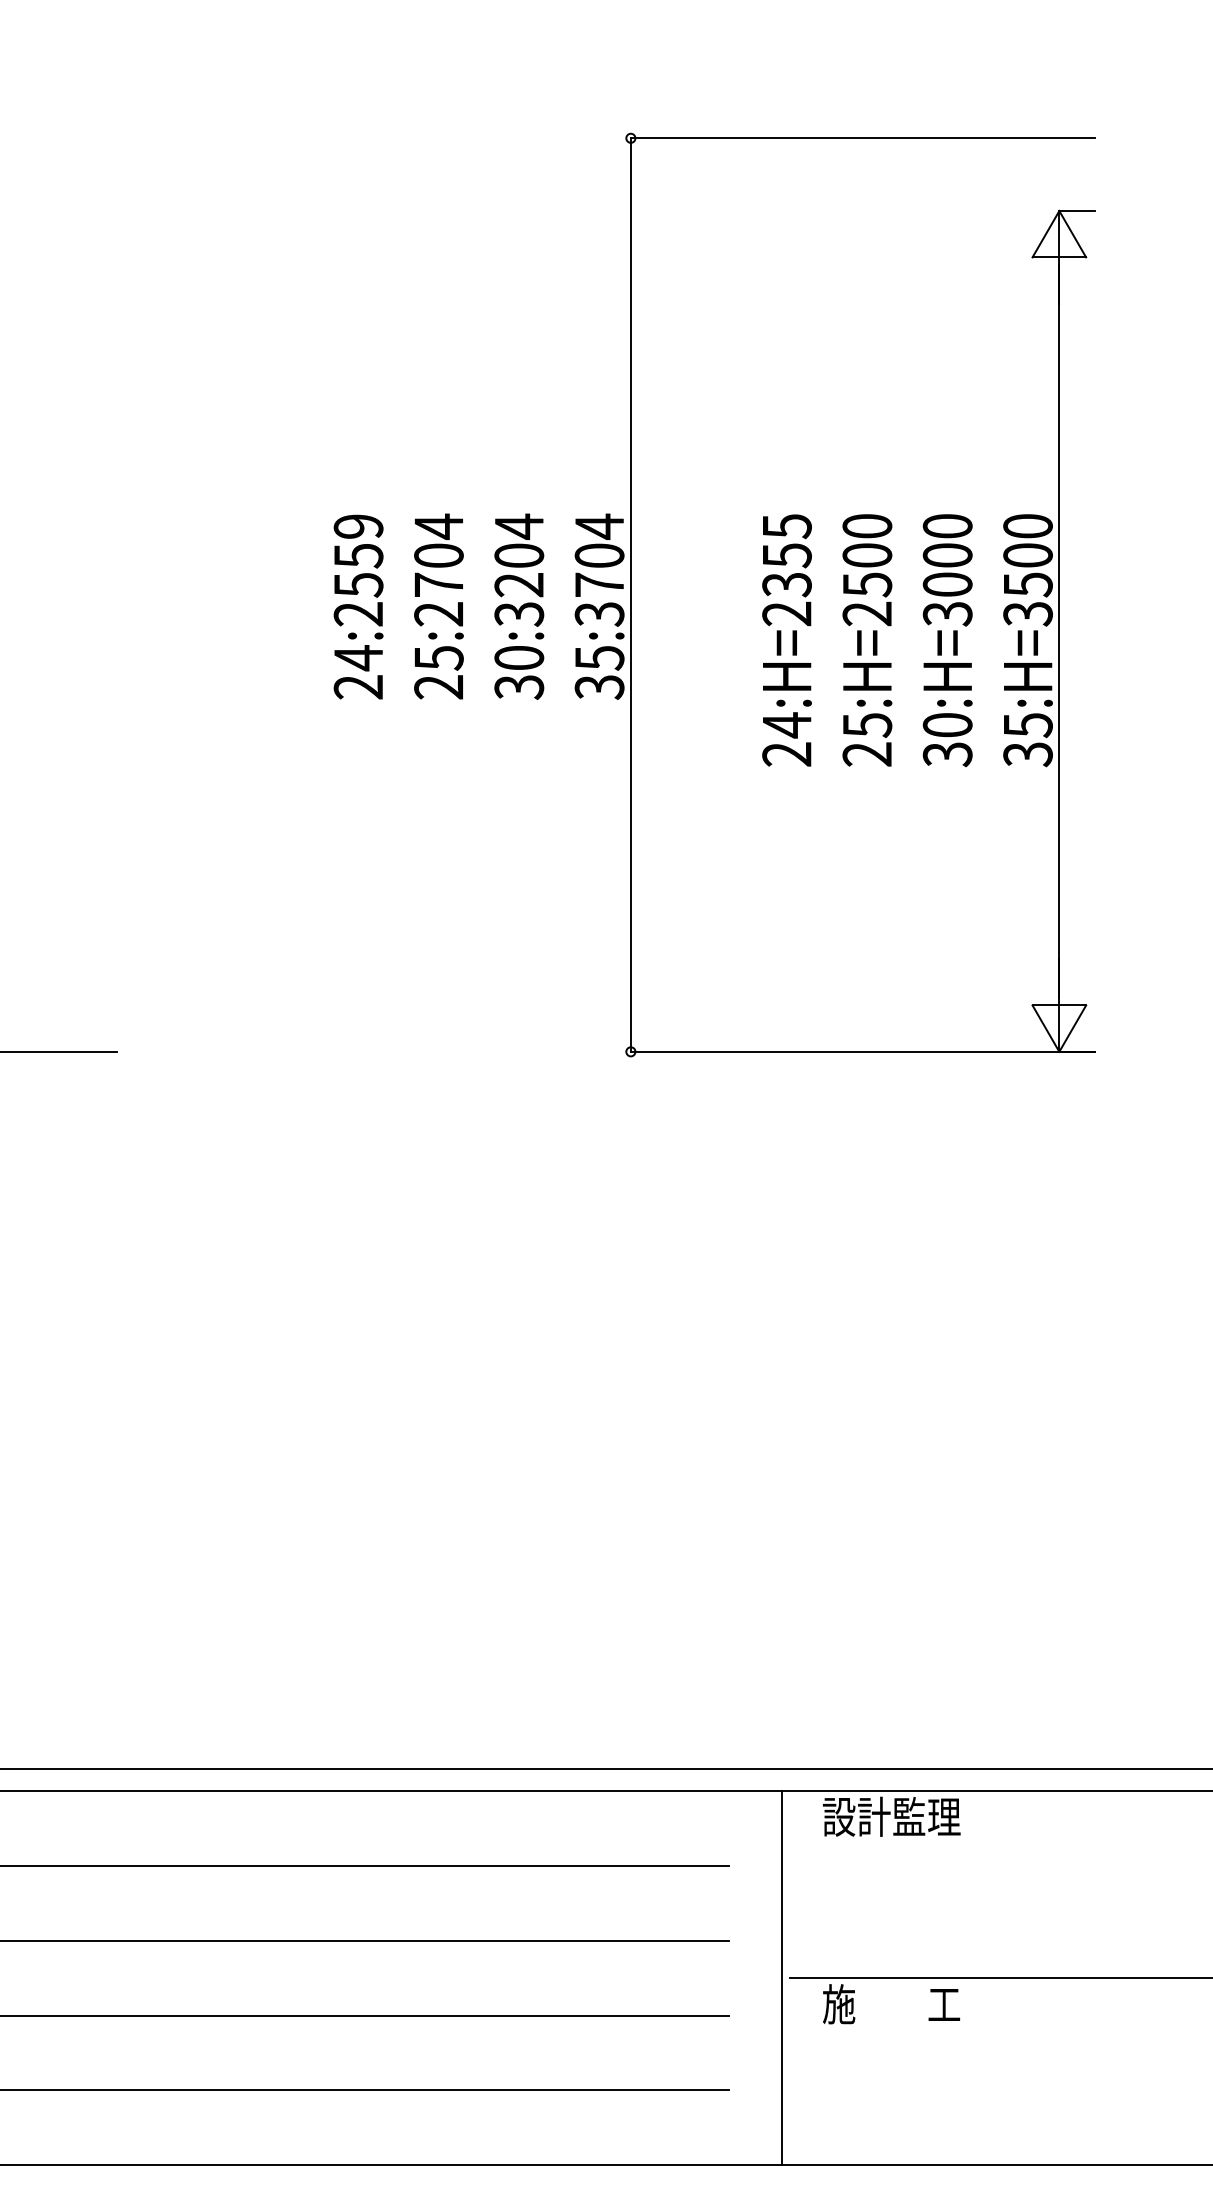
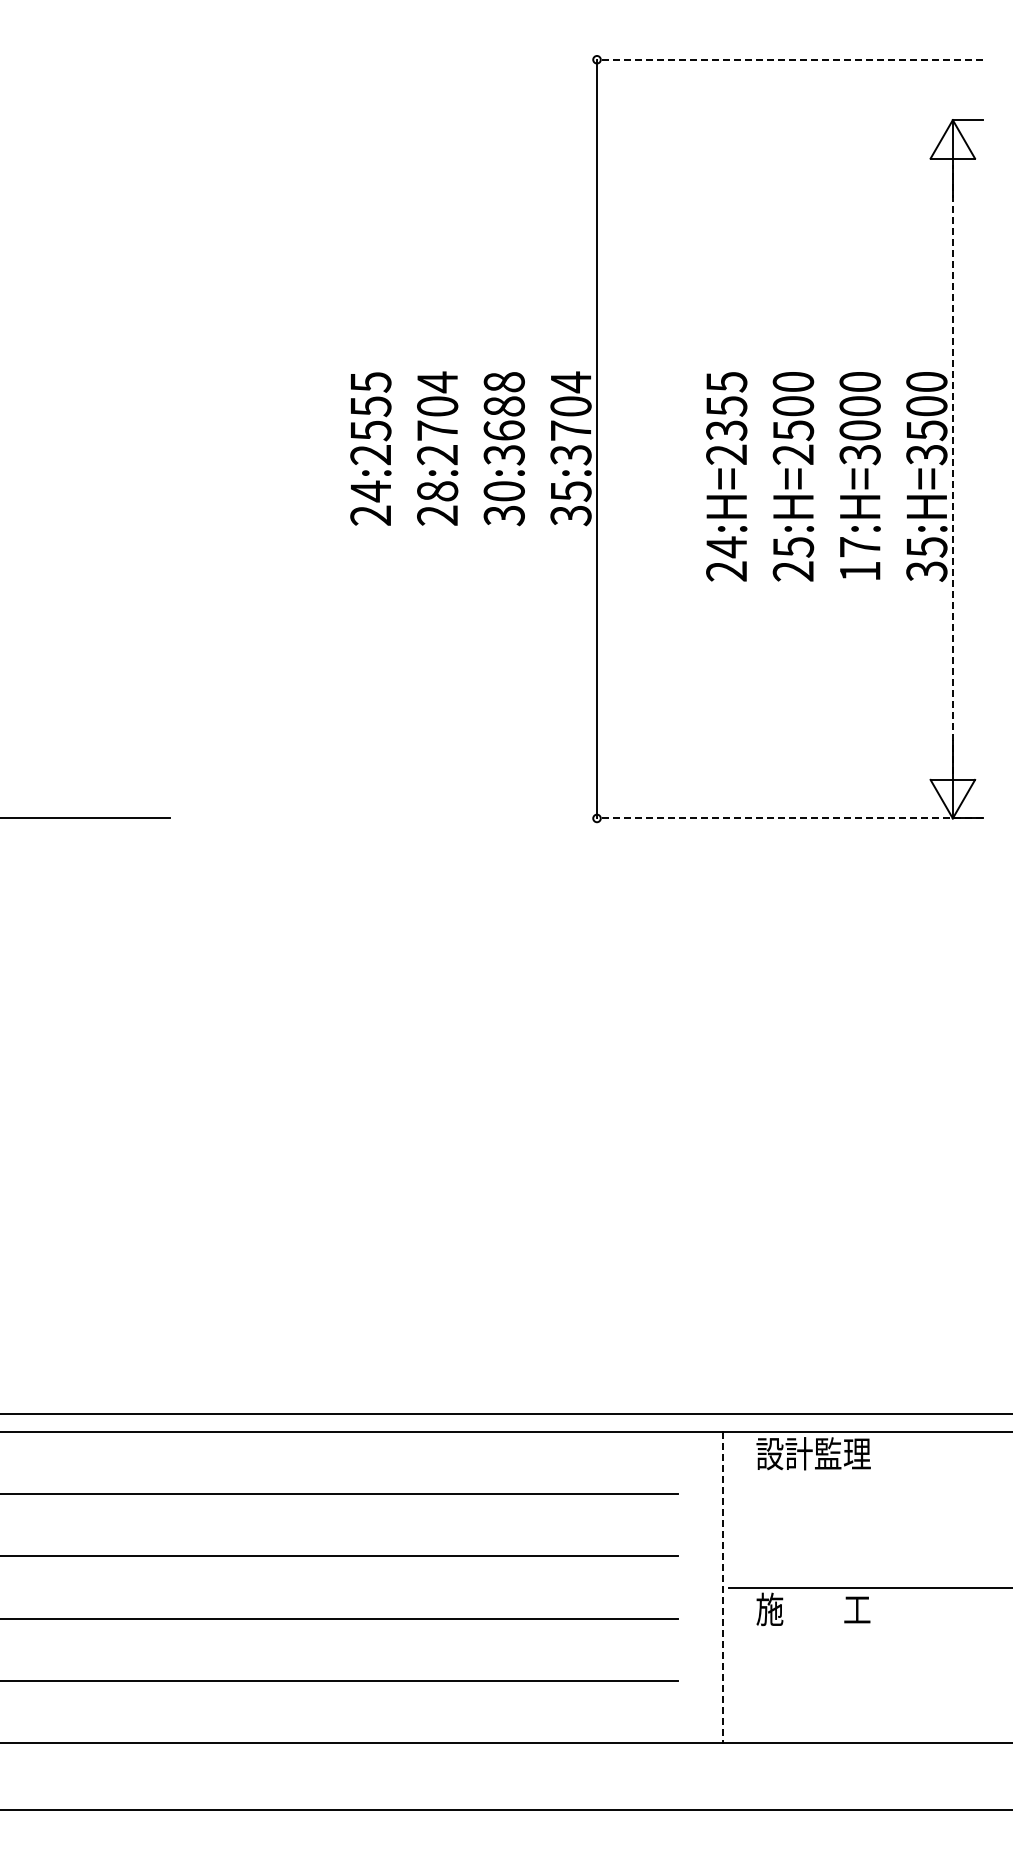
line: (862, 137) -> (789, 59), solid -> dashed
text: (358, 526) -> (370, 382), 24:2559 -> 24:2555
text: (518, 554) -> (503, 405), 30:3204 -> 30:3688
line: (1058, 631) -> (952, 469), solid -> dashed
text: (438, 658) -> (437, 491), 25:2704 -> 28:2704
text: (946, 740) -> (859, 559), 30:H=3000 -> 17:H=3000
line: (862, 1051) -> (789, 818), solid -> dashed
line: (781, 1977) -> (722, 1587), solid -> dashed

